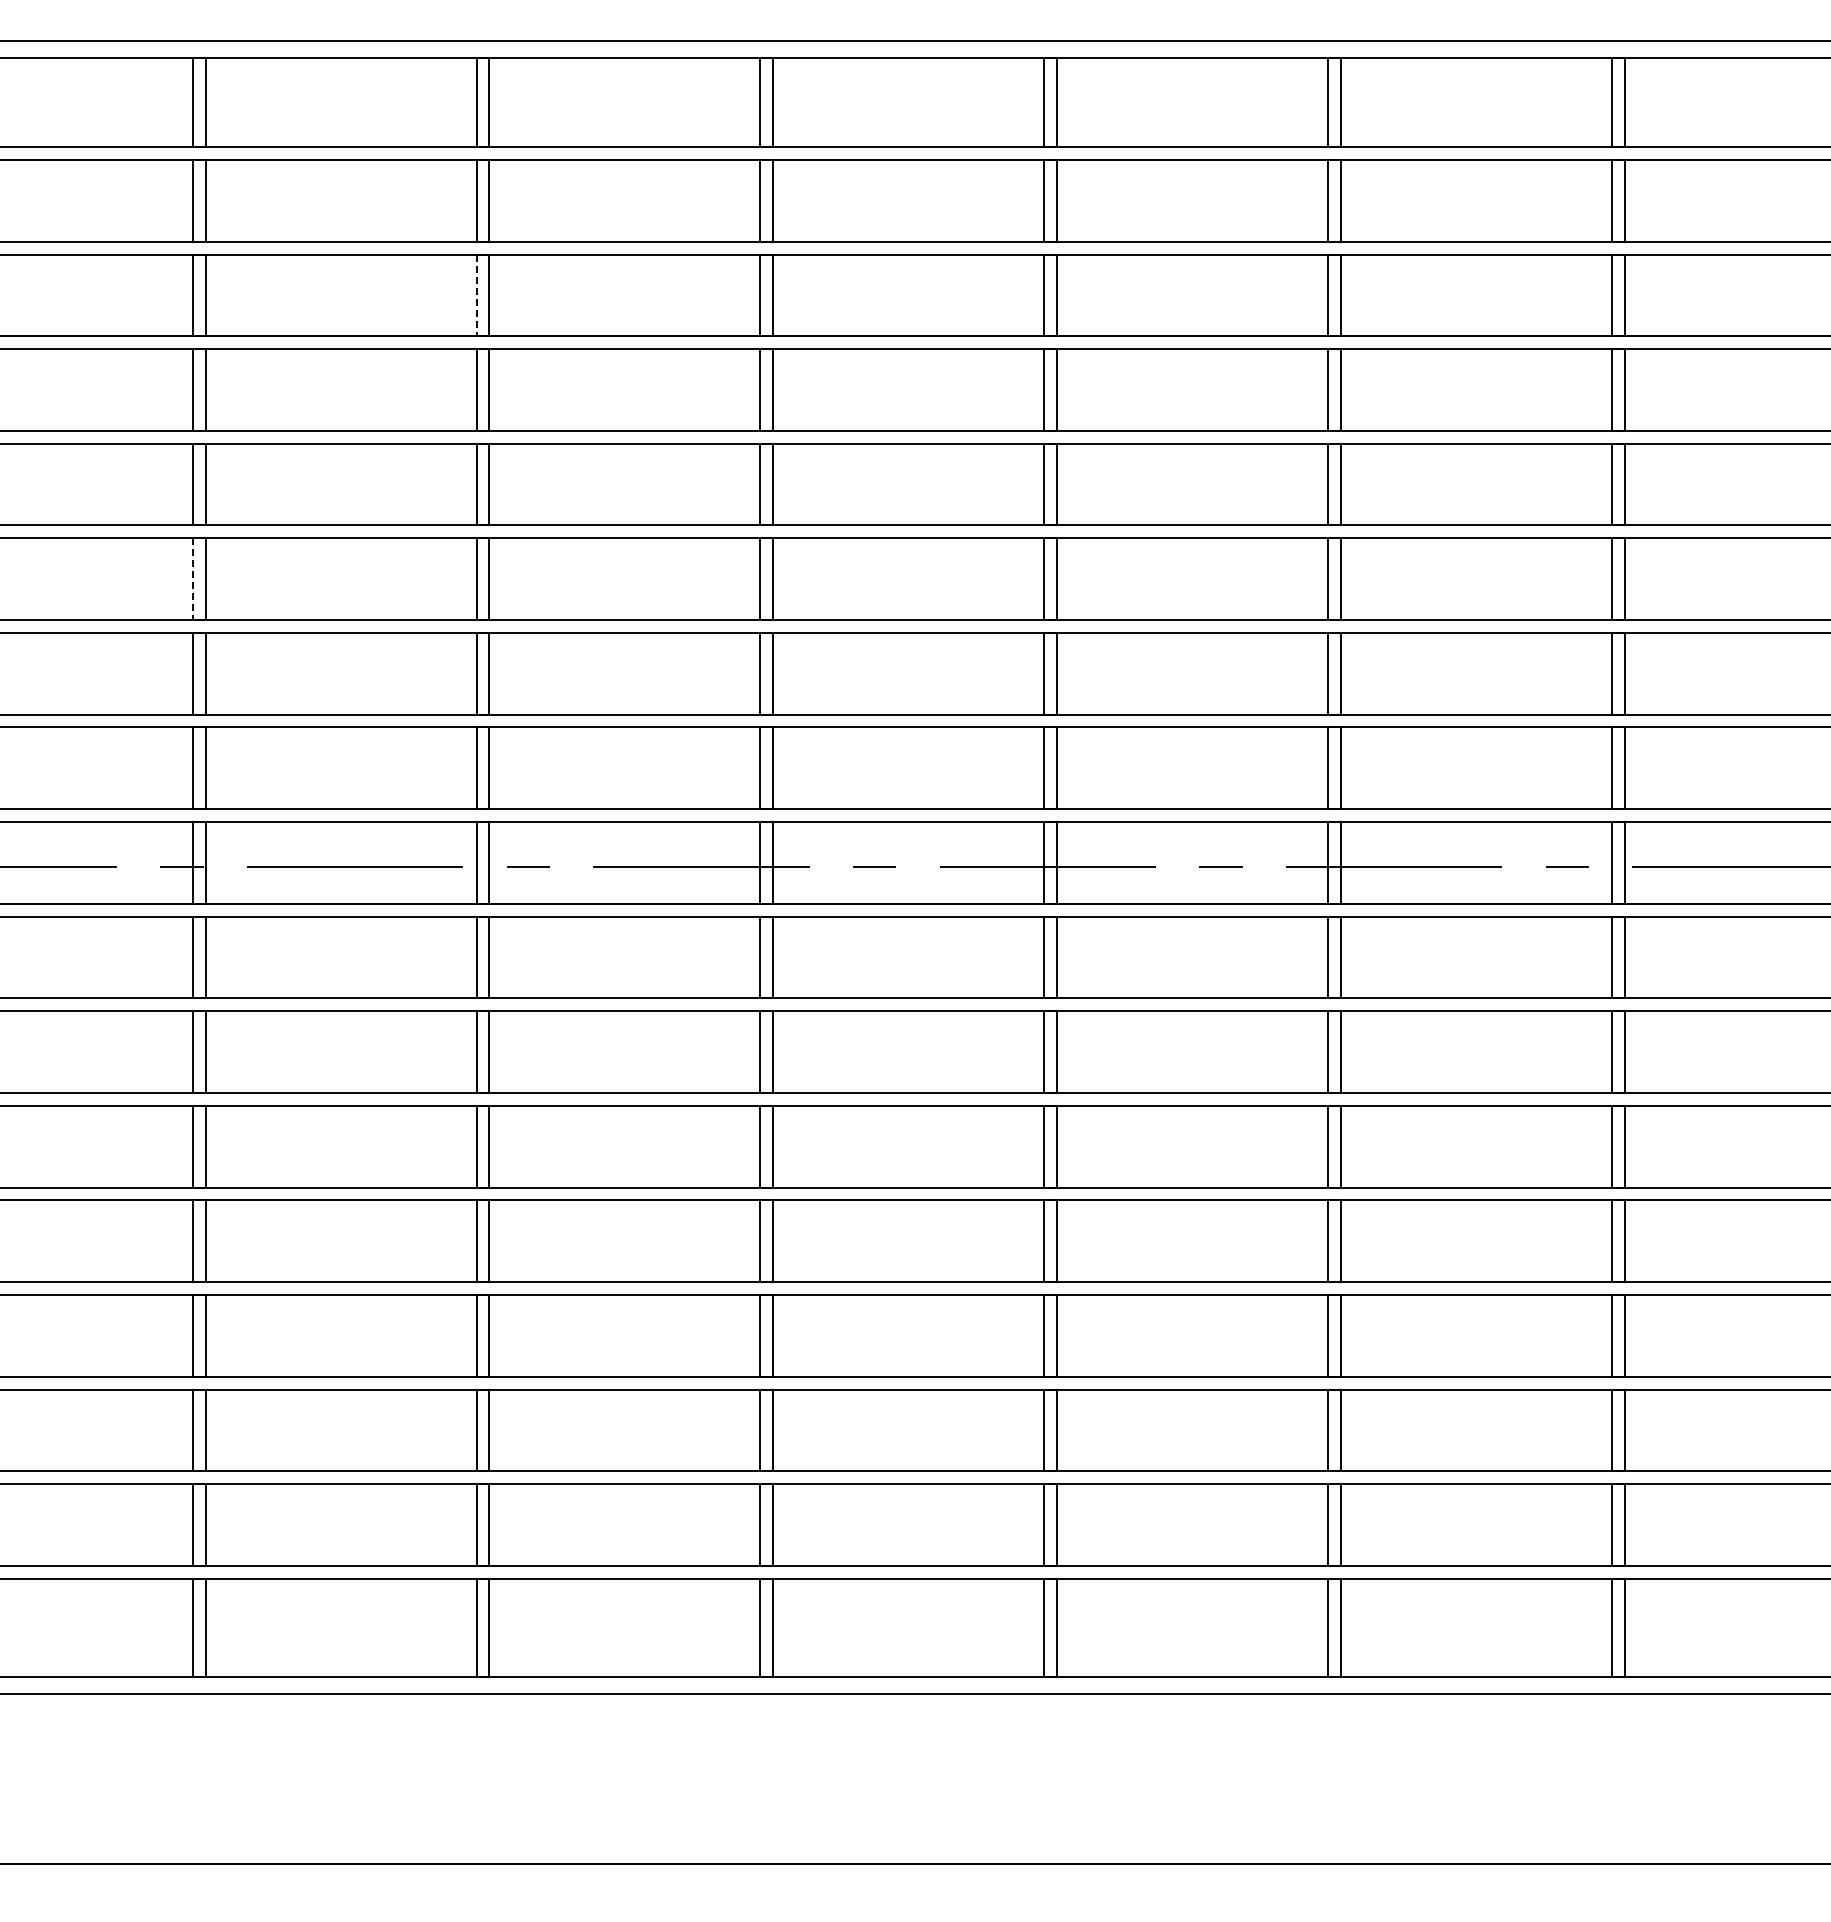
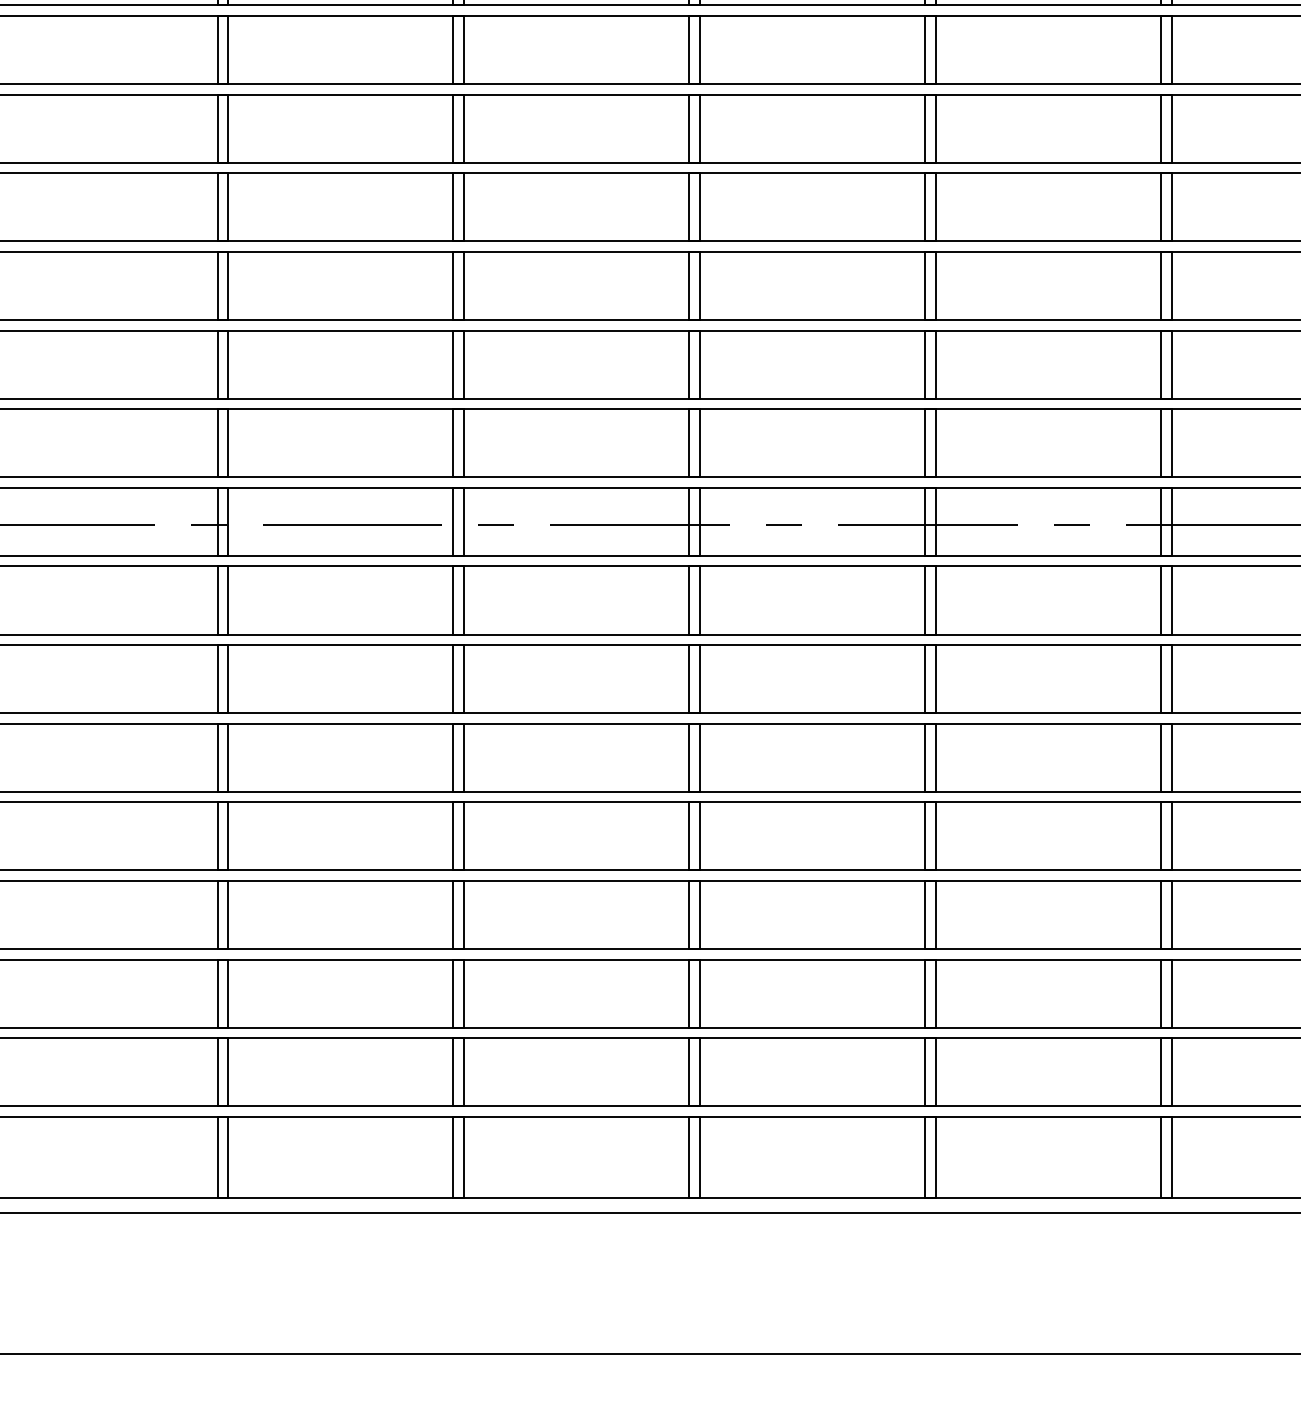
line: (476, 295) -> (453, 50), dashed -> solid
line: (192, 579) -> (217, 286), dashed -> solid

